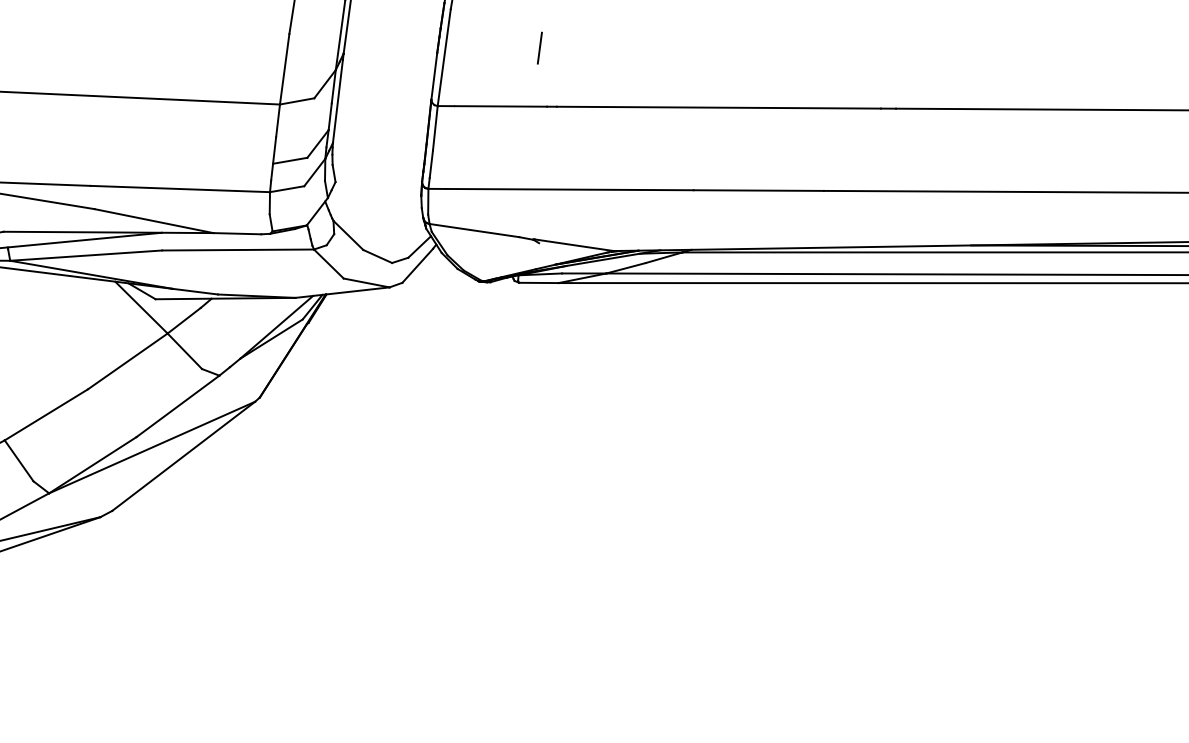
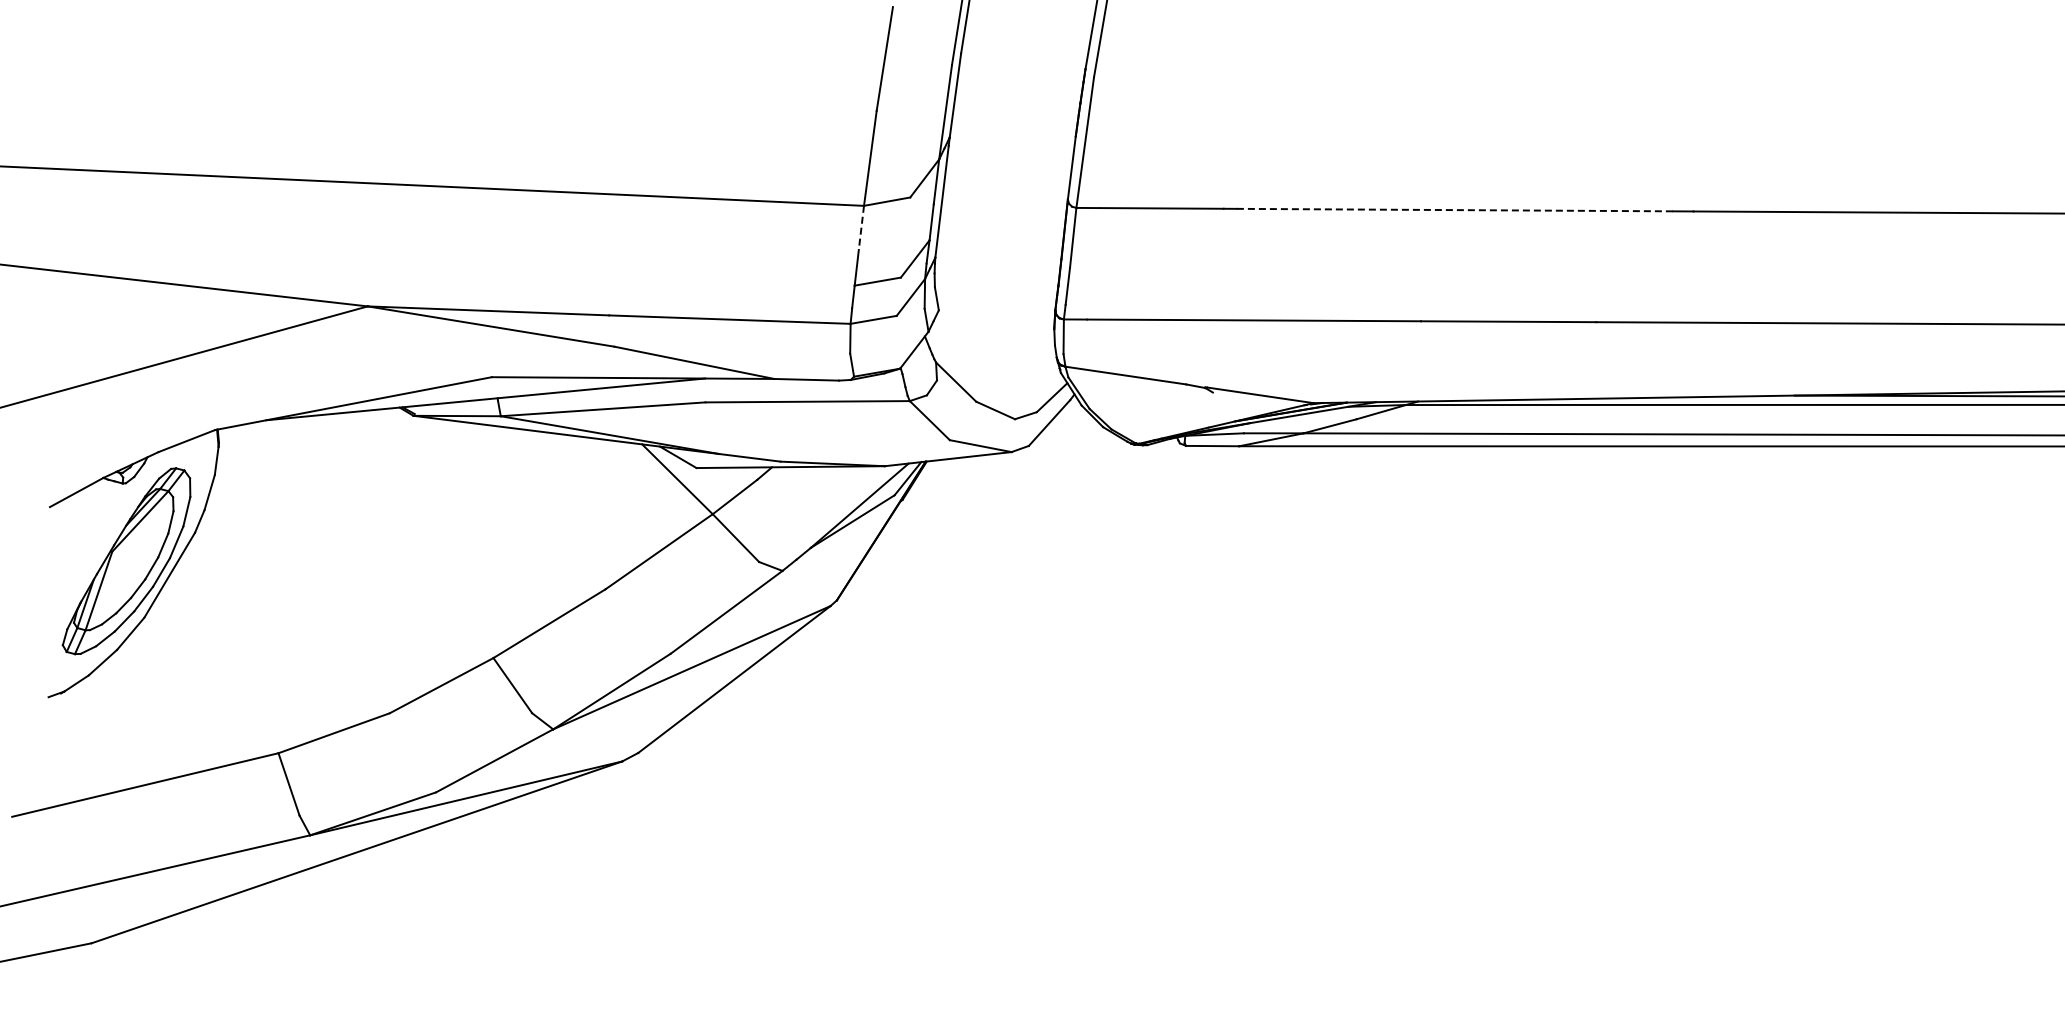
line: (539, 47) -> (1213, 129), removed
line: (719, 107) -> (1455, 210), solid -> dashed
line: (278, 121) -> (861, 228), solid -> dashed

